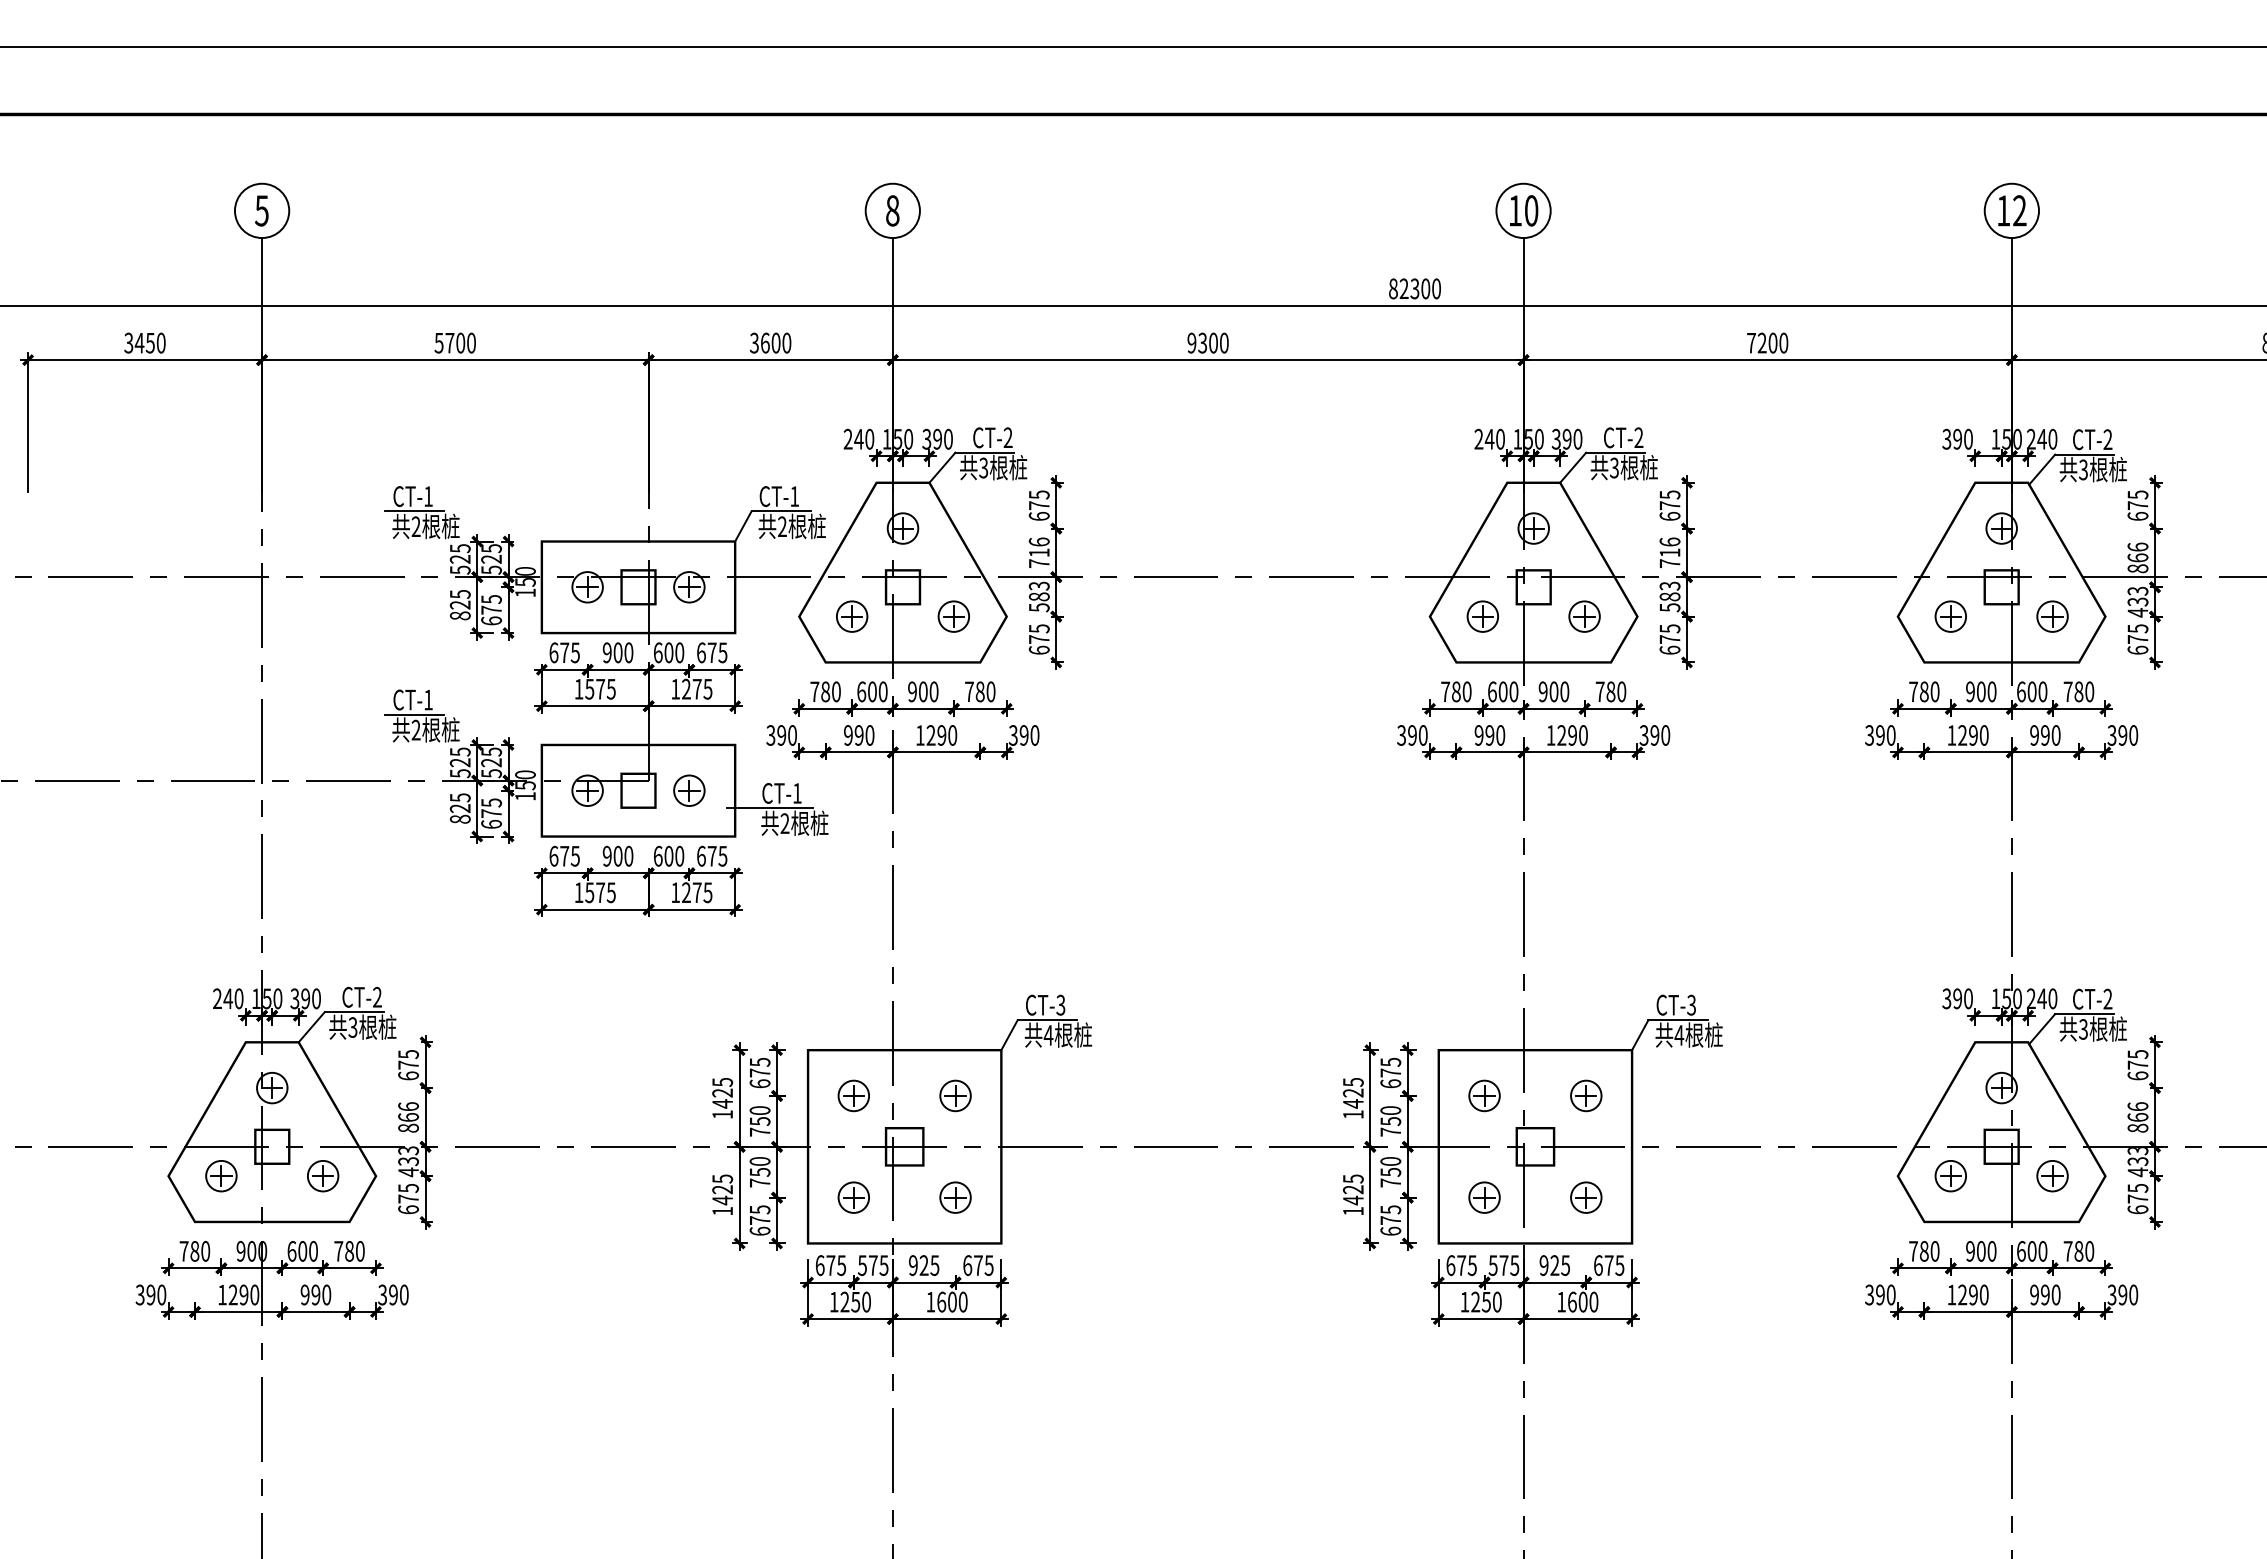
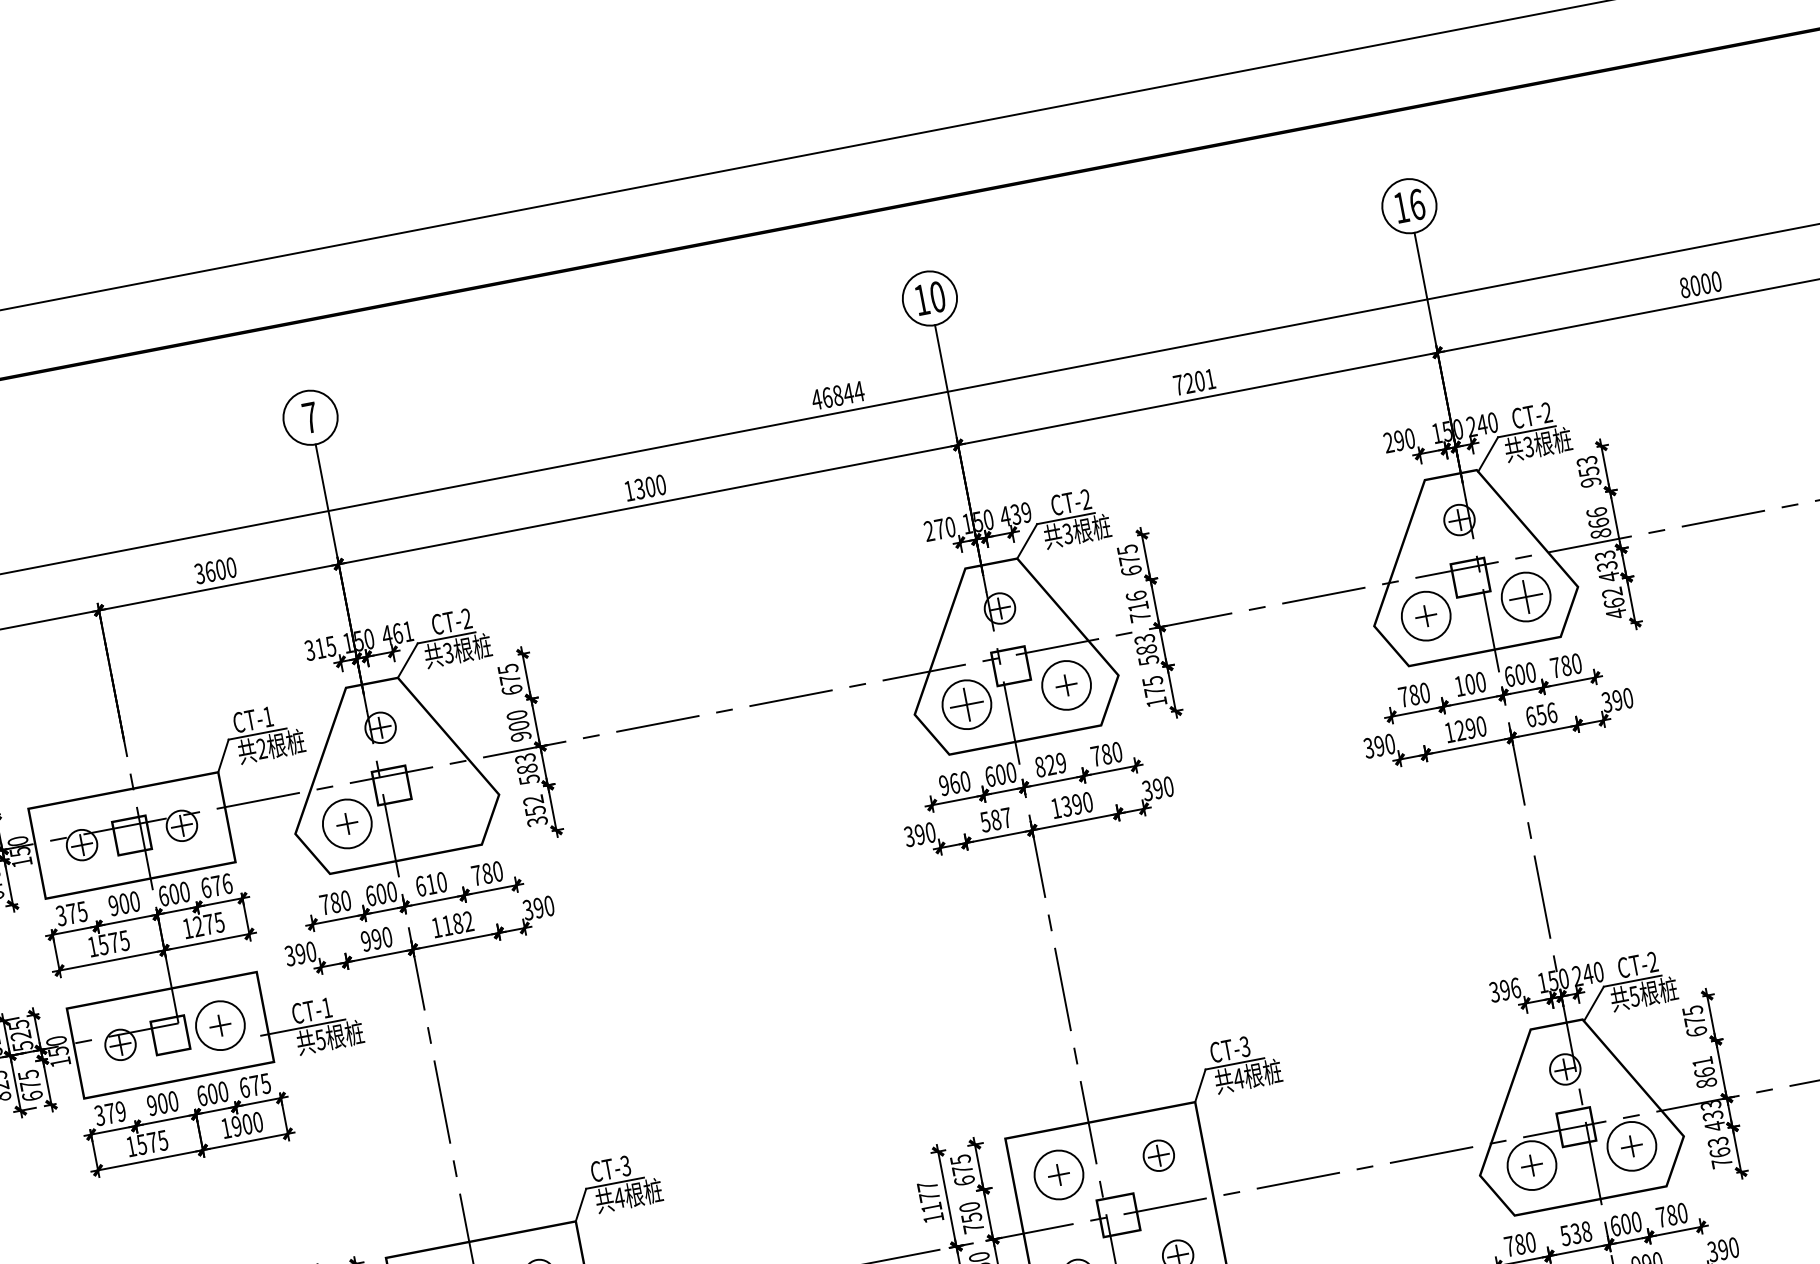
text: (892, 210) -> (310, 417), 8 -> 7
text: (2019, 210) -> (1416, 204), 12 -> 16
text: (1414, 288) -> (837, 395), 82300 -> 46844
text: (1191, 342) -> (628, 490), 9300 -> 1300
text: (1783, 342) -> (1210, 378), 7200 -> 7201
text: (858, 438) -> (319, 647), 240 -> 315
text: (937, 438) -> (397, 632), 390 -> 461
text: (1566, 438) -> (1015, 513), 390 -> 439
text: (1489, 439) -> (939, 529), 240 -> 270
text: (1946, 439) -> (1388, 443), 390 -> 290
text: (2137, 505) -> (1588, 471), 675 -> 953
text: (1038, 552) -> (518, 725), 716 -> 900
circle: (851, 616) -> (346, 823), size x1.6
part: (953, 616) -> (446, 804), removed
part: (1482, 616) -> (966, 704), size x1.6
circle: (1584, 616) -> (1066, 685), size x1.6
circle: (1950, 616) -> (1425, 616), size x1.6
part: (2052, 616) -> (1526, 596), size x1.6
text: (1038, 639) -> (534, 811), 675 -> 352
text: (2137, 639) -> (1613, 603), 675 -> 462
text: (1669, 649) -> (1156, 701), 675 -> 175
text: (553, 652) -> (60, 915), 675 -> 375
text: (722, 652) -> (226, 883), 675 -> 676
text: (917, 691) -> (425, 885), 900 -> 610
text: (1450, 691) -> (949, 784), 780 -> 960
text: (1553, 691) -> (1050, 764), 900 -> 829
text: (1970, 691) -> (1459, 685), 900 -> 100
text: (941, 735) -> (457, 923), 1290 -> 1182
text: (1489, 735) -> (995, 820), 990 -> 587
text: (1561, 735) -> (1066, 806), 1290 -> 1390
text: (2045, 735) -> (1541, 714), 990 -> 656
circle: (689, 790) -> (220, 1025), size x1.6
text: (784, 823) -> (320, 1039), 2 -> 5
text: (564, 855) -> (110, 1112), 675 -> 379
text: (697, 892) -> (247, 1124), 1275 -> 1900
text: (1968, 998) -> (1515, 987), 390 -> 396
text: (2083, 1029) -> (1634, 996), 3 -> 5
text: (1352, 1092) -> (928, 1196), 1425 -> 1177
circle: (1484, 1095) -> (1058, 1174), size x1.6
text: (2137, 1106) -> (1702, 1061), 866 -> 861
circle: (1950, 1175) -> (1531, 1165), size x1.6
circle: (2052, 1175) -> (1631, 1145), size x1.6
text: (2137, 1199) -> (1719, 1153), 675 -> 763
text: (1980, 1251) -> (1575, 1233), 900 -> 538

